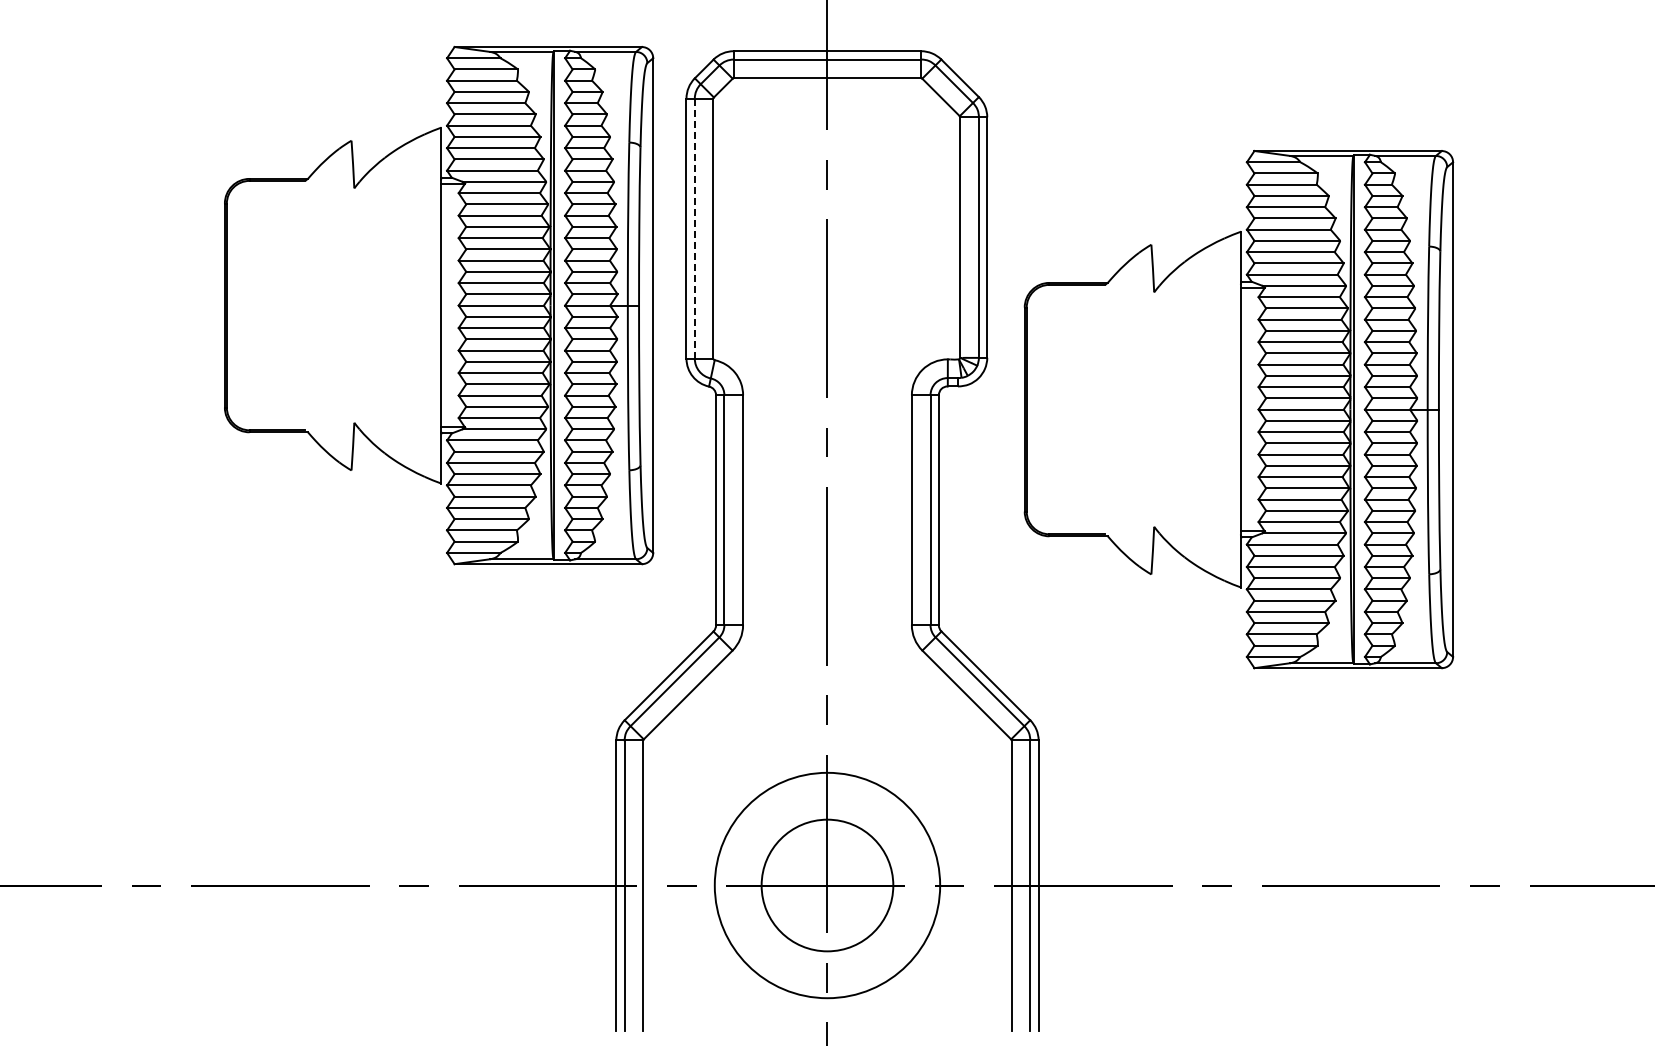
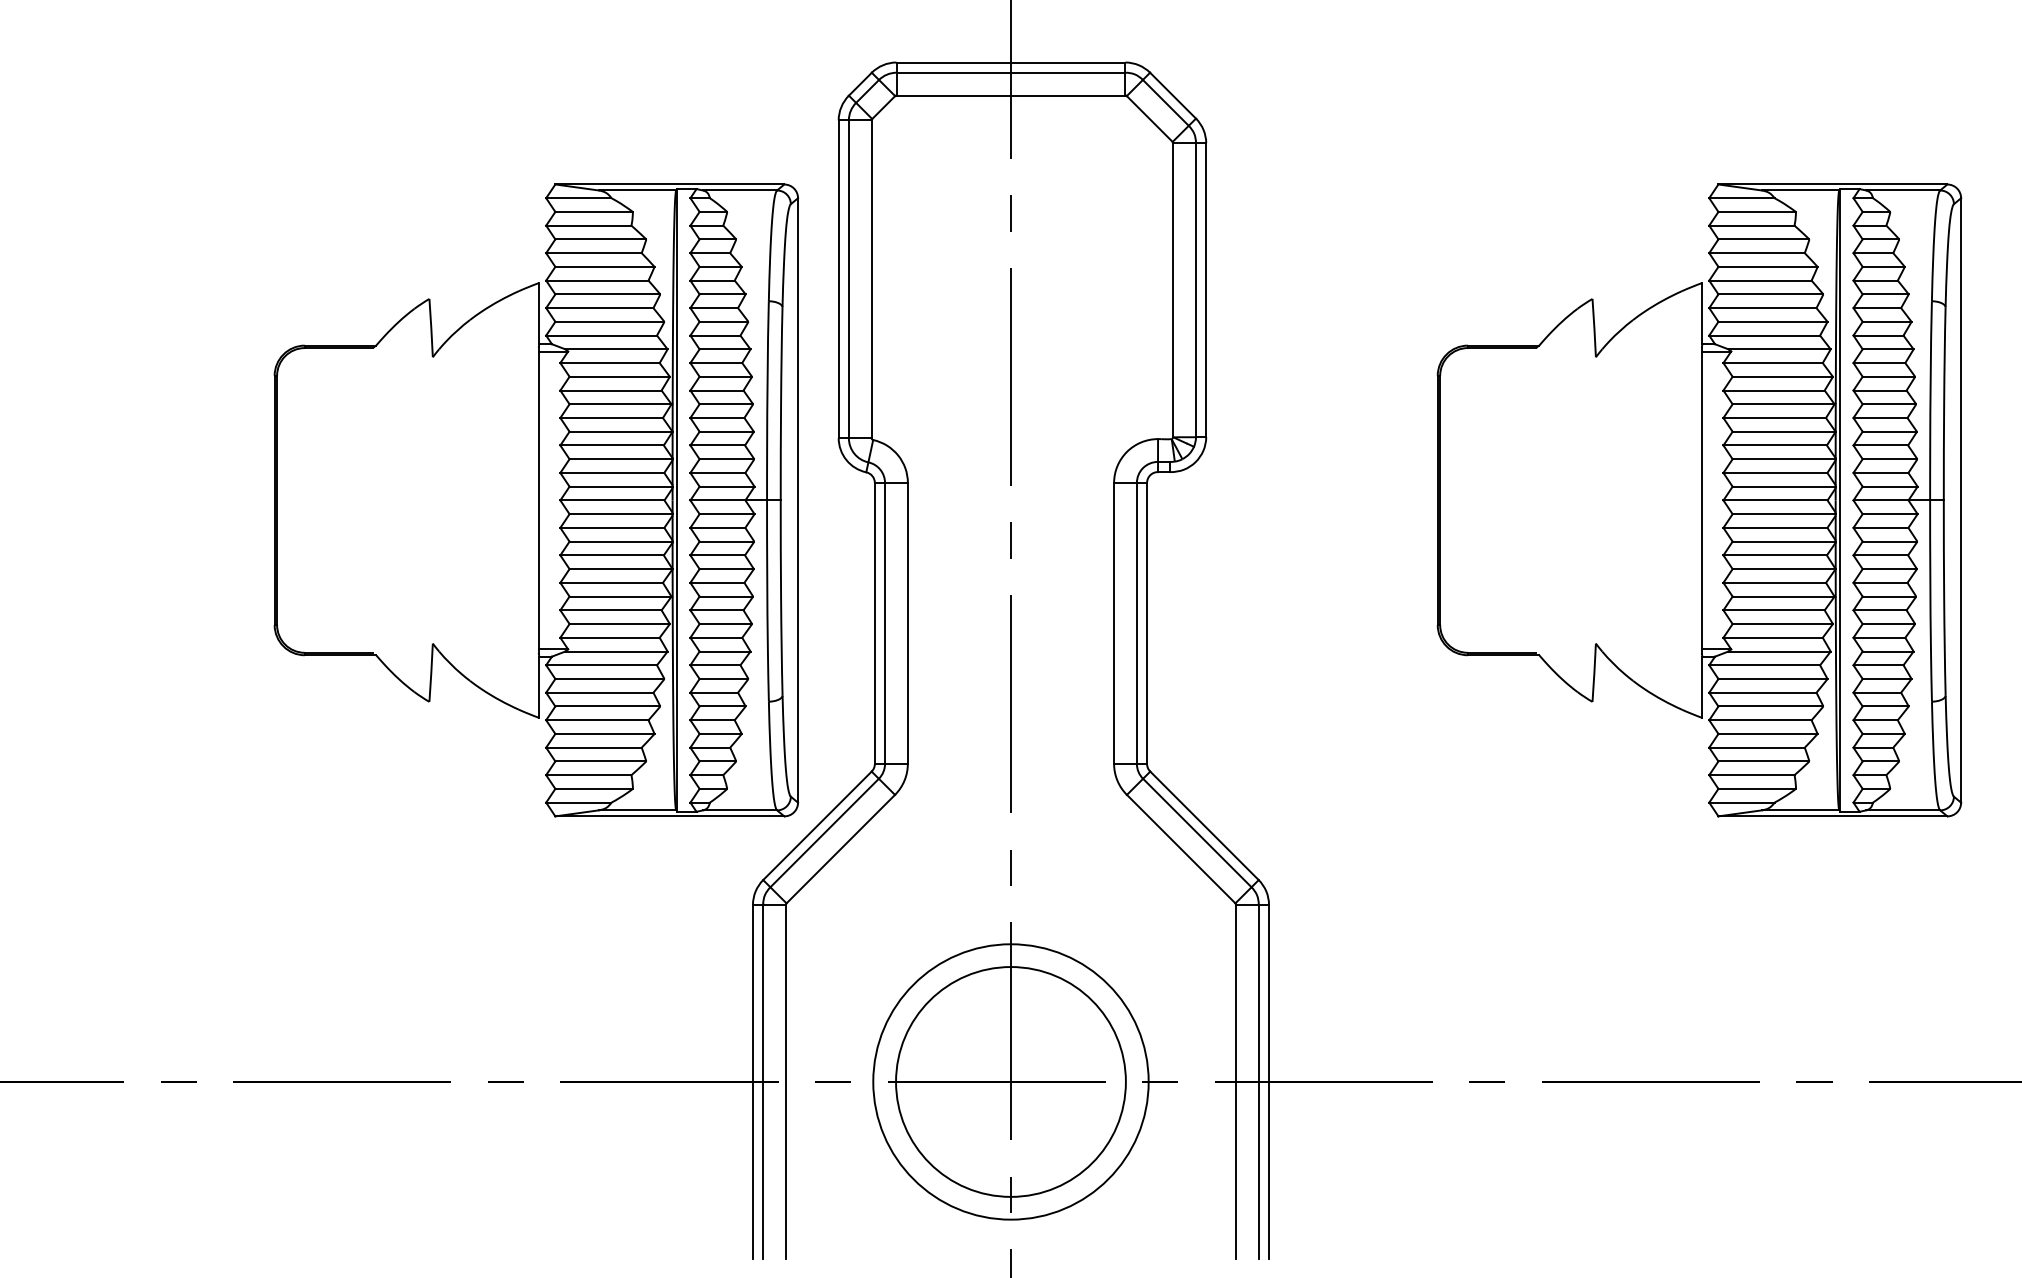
line: (694, 229) -> (848, 280), dashed -> solid
part: (439, 305) -> (536, 500), moved
part: (1238, 409) -> (1698, 500), moved
circle: (827, 885) -> (1011, 1081), size x1.43

